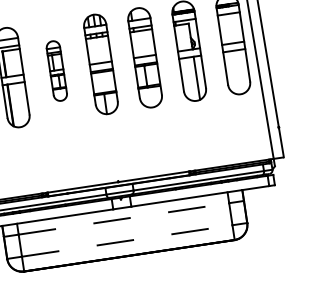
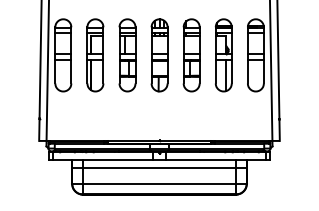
part: (56, 71) -> (127, 55), size x1.67
line: (123, 218) -> (159, 167), dashed -> solid
line: (127, 240) -> (159, 183), dashed -> solid

